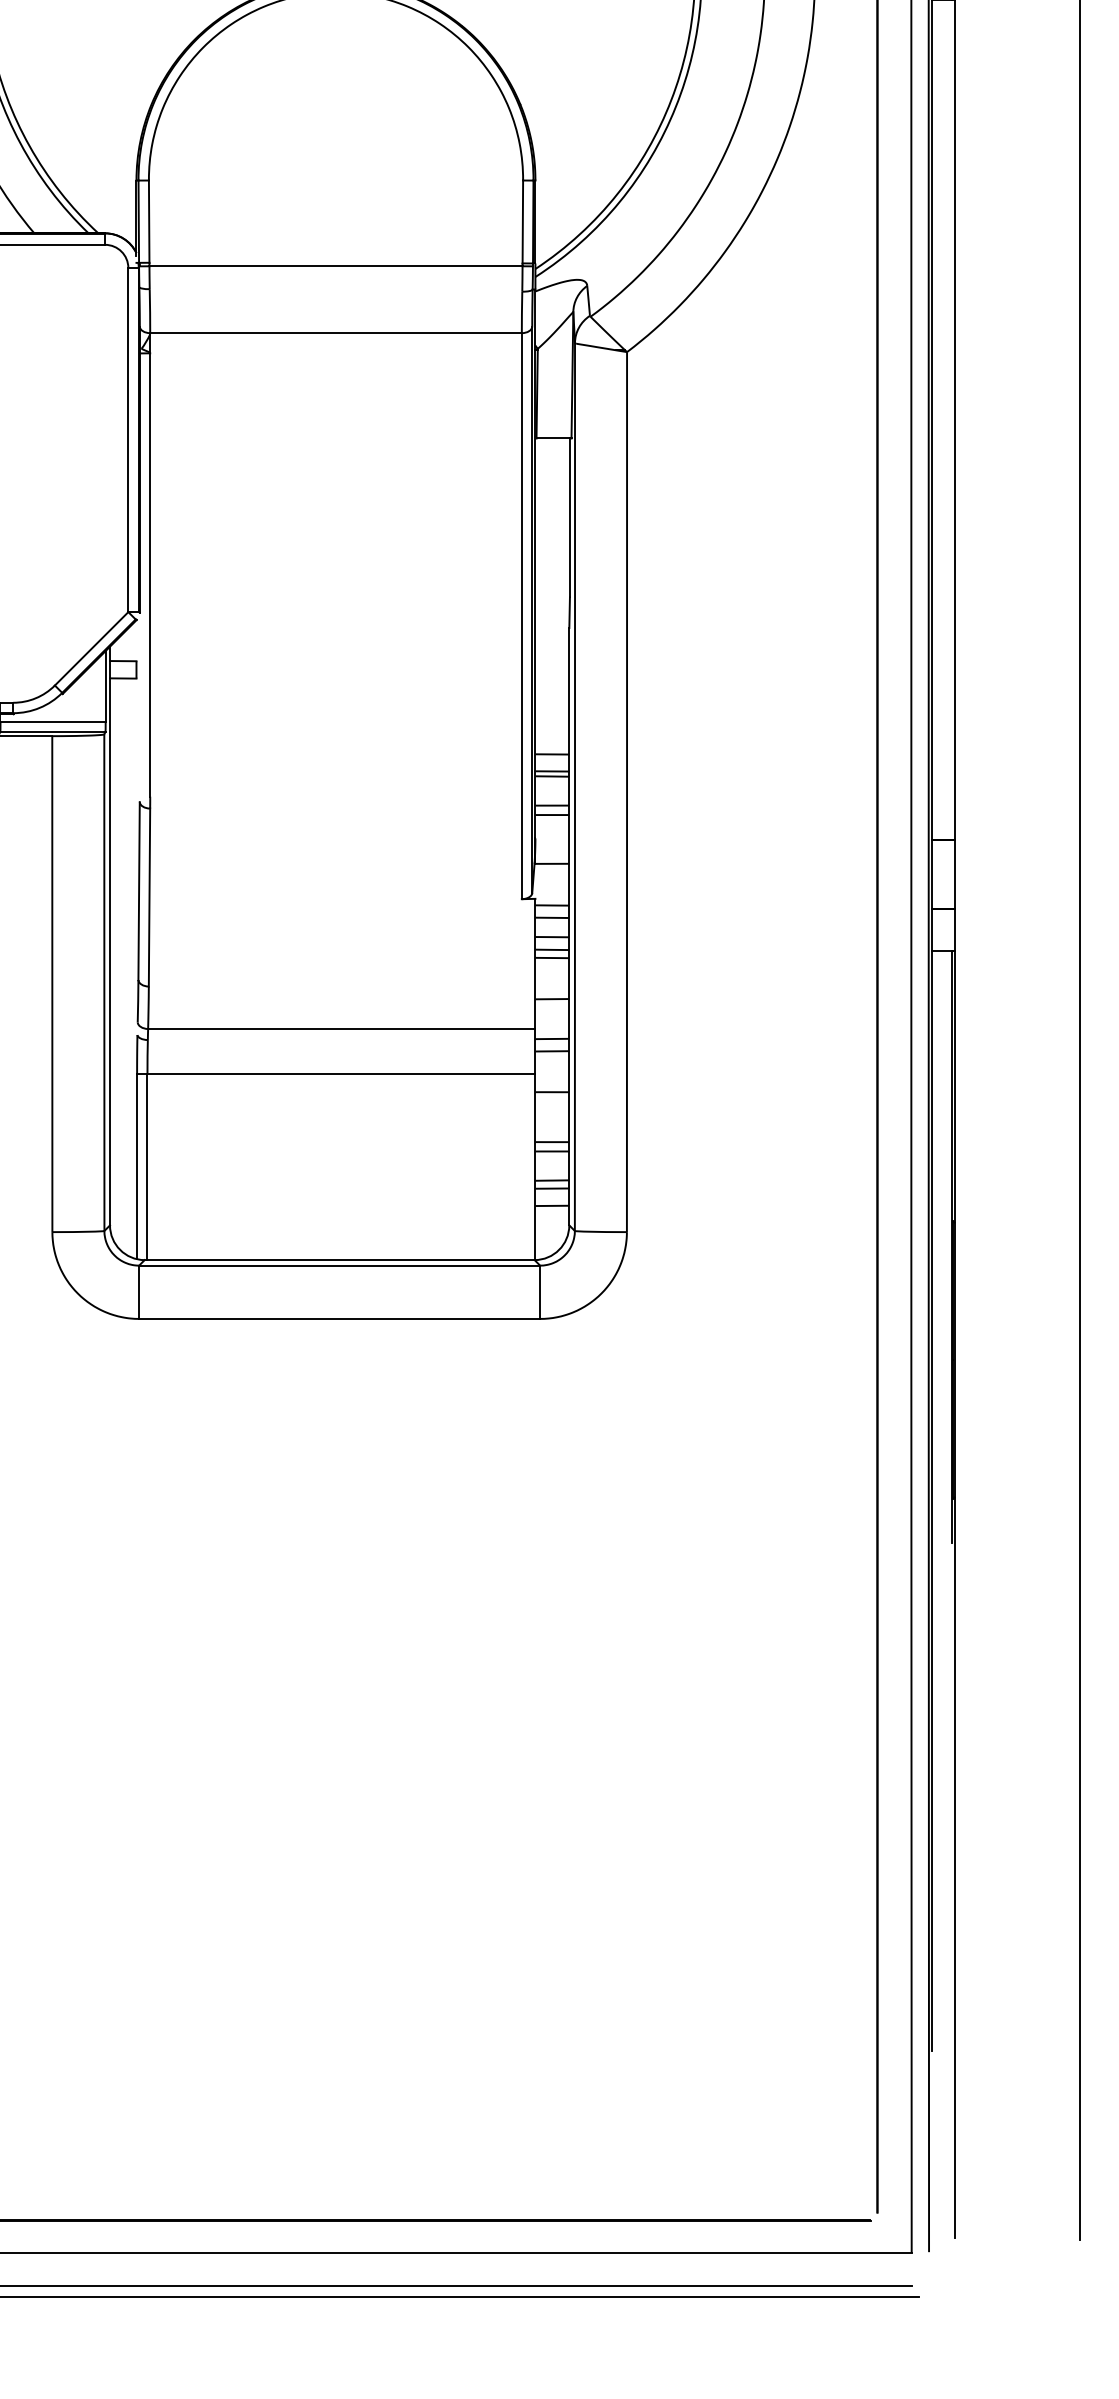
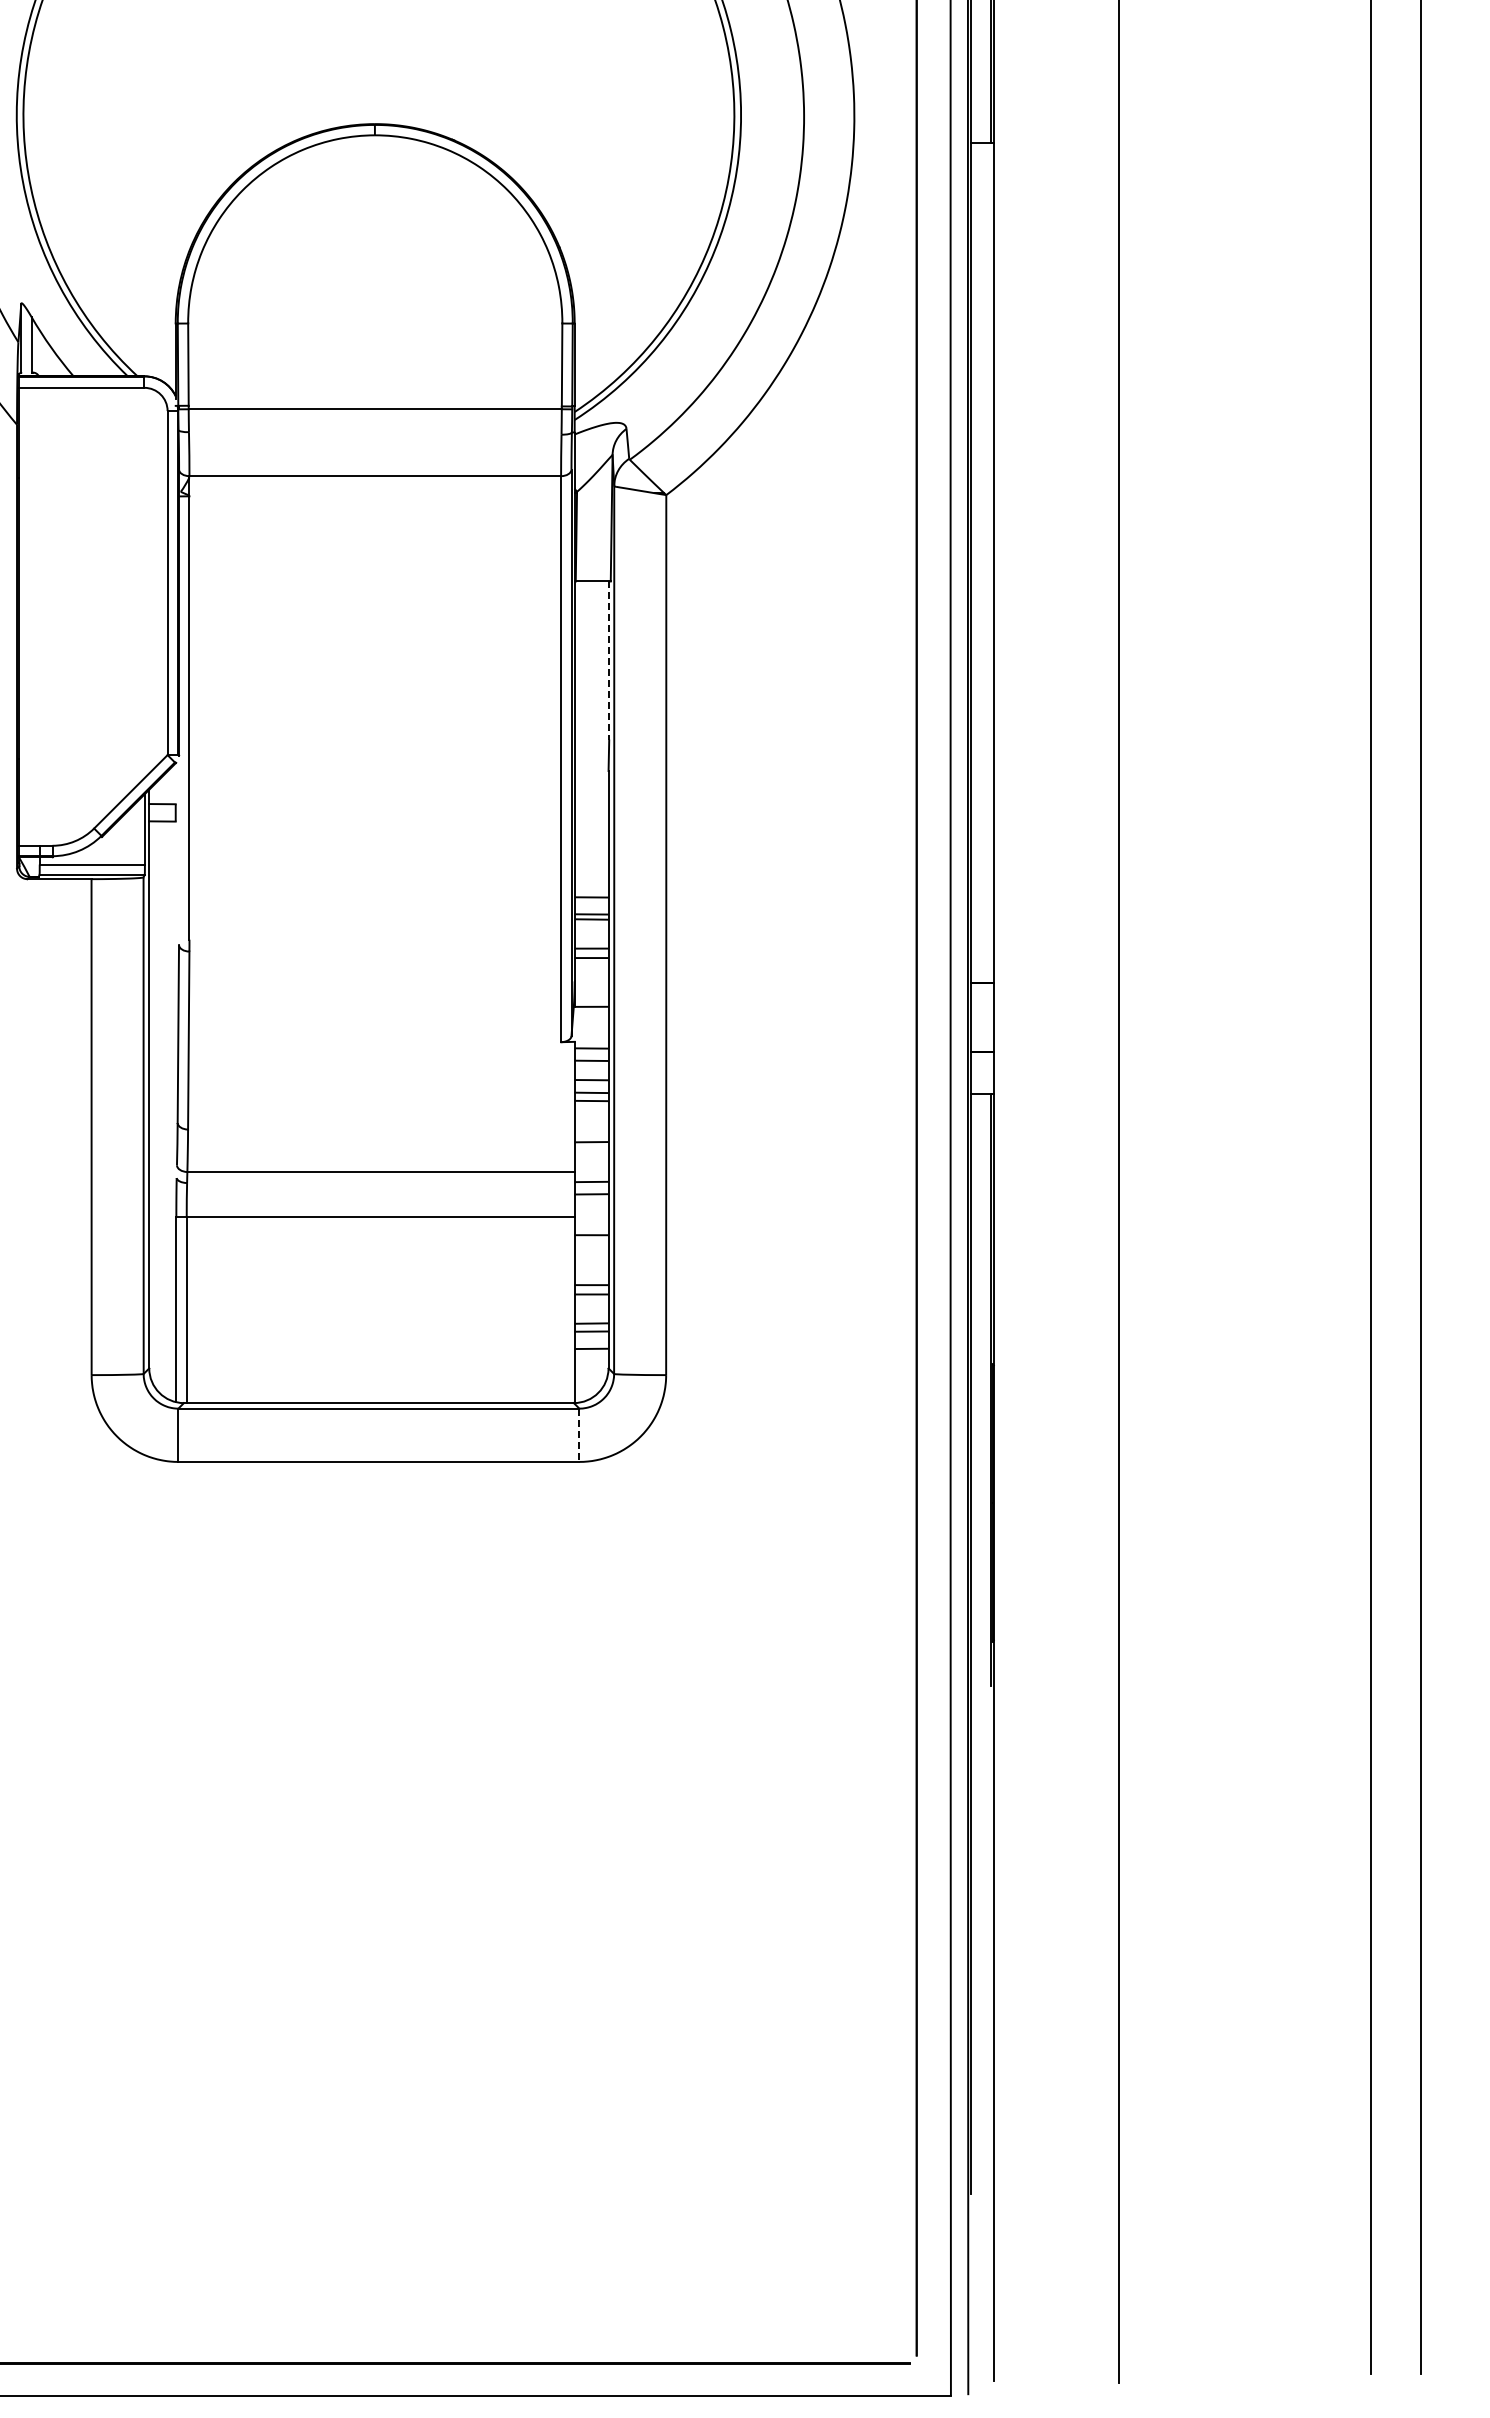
line: (570, 518) -> (609, 661), solid -> dashed
line: (540, 1292) -> (579, 1435), solid -> dashed

